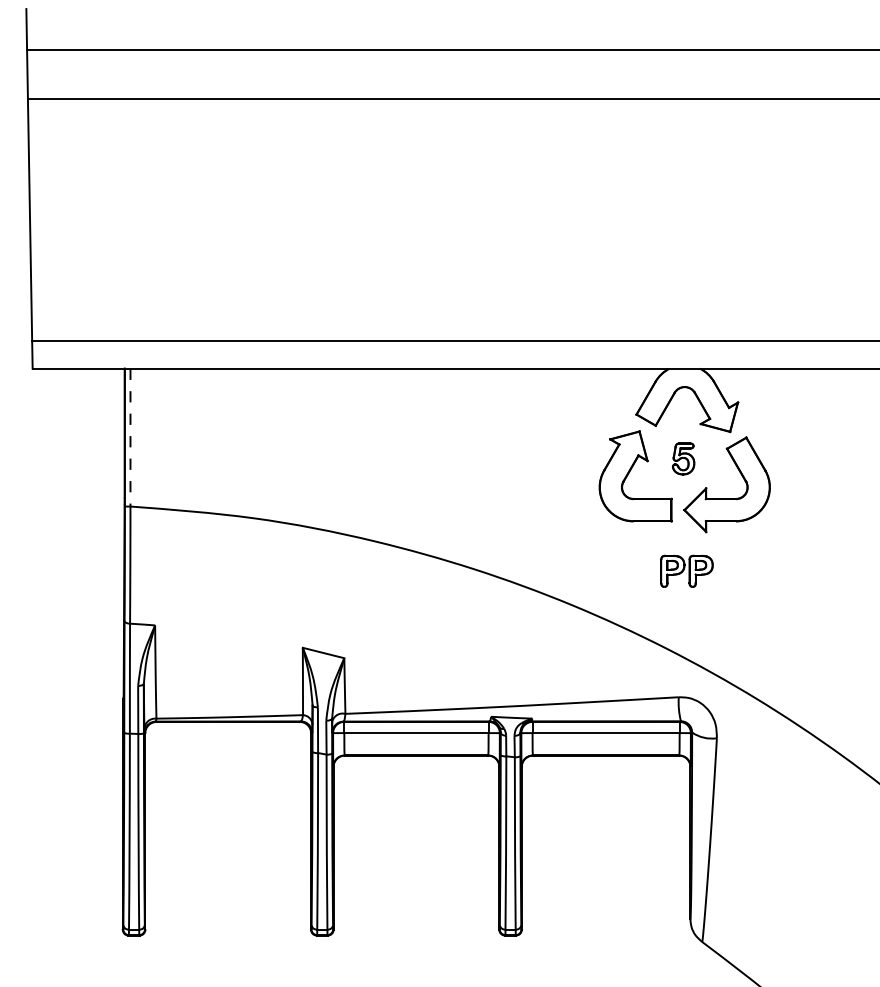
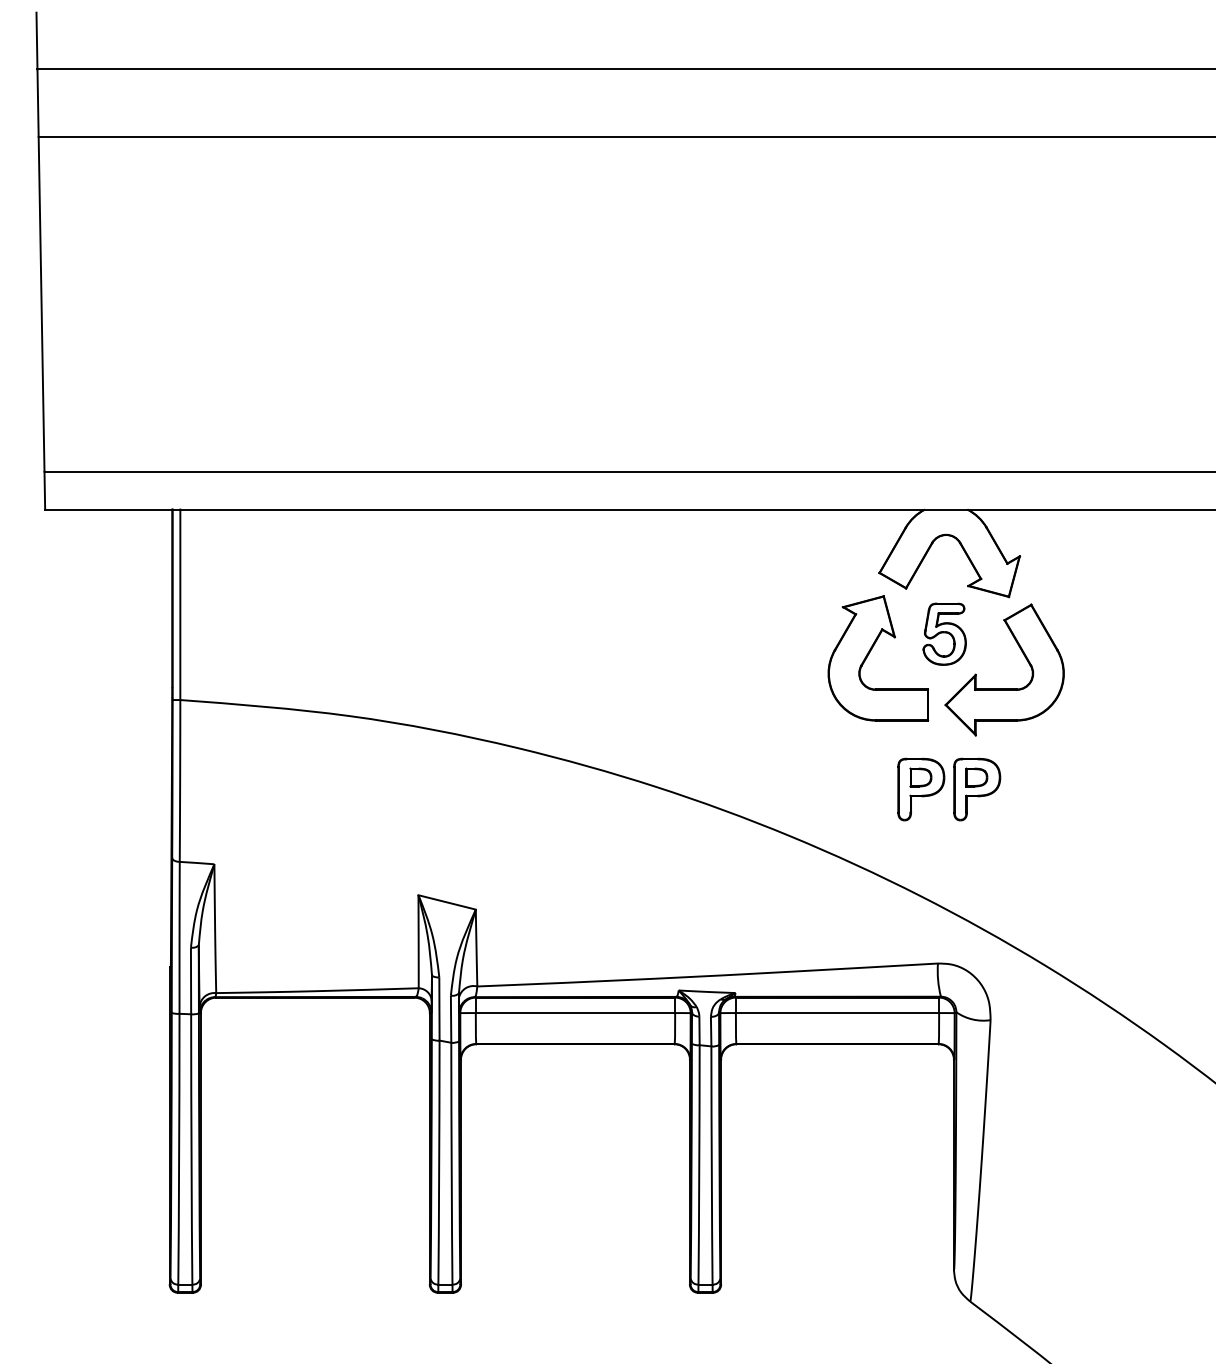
line: (130, 437) -> (180, 604), dashed -> solid
part: (683, 458) -> (944, 633), size x1.43
part: (686, 571) -> (948, 789), size x1.43

